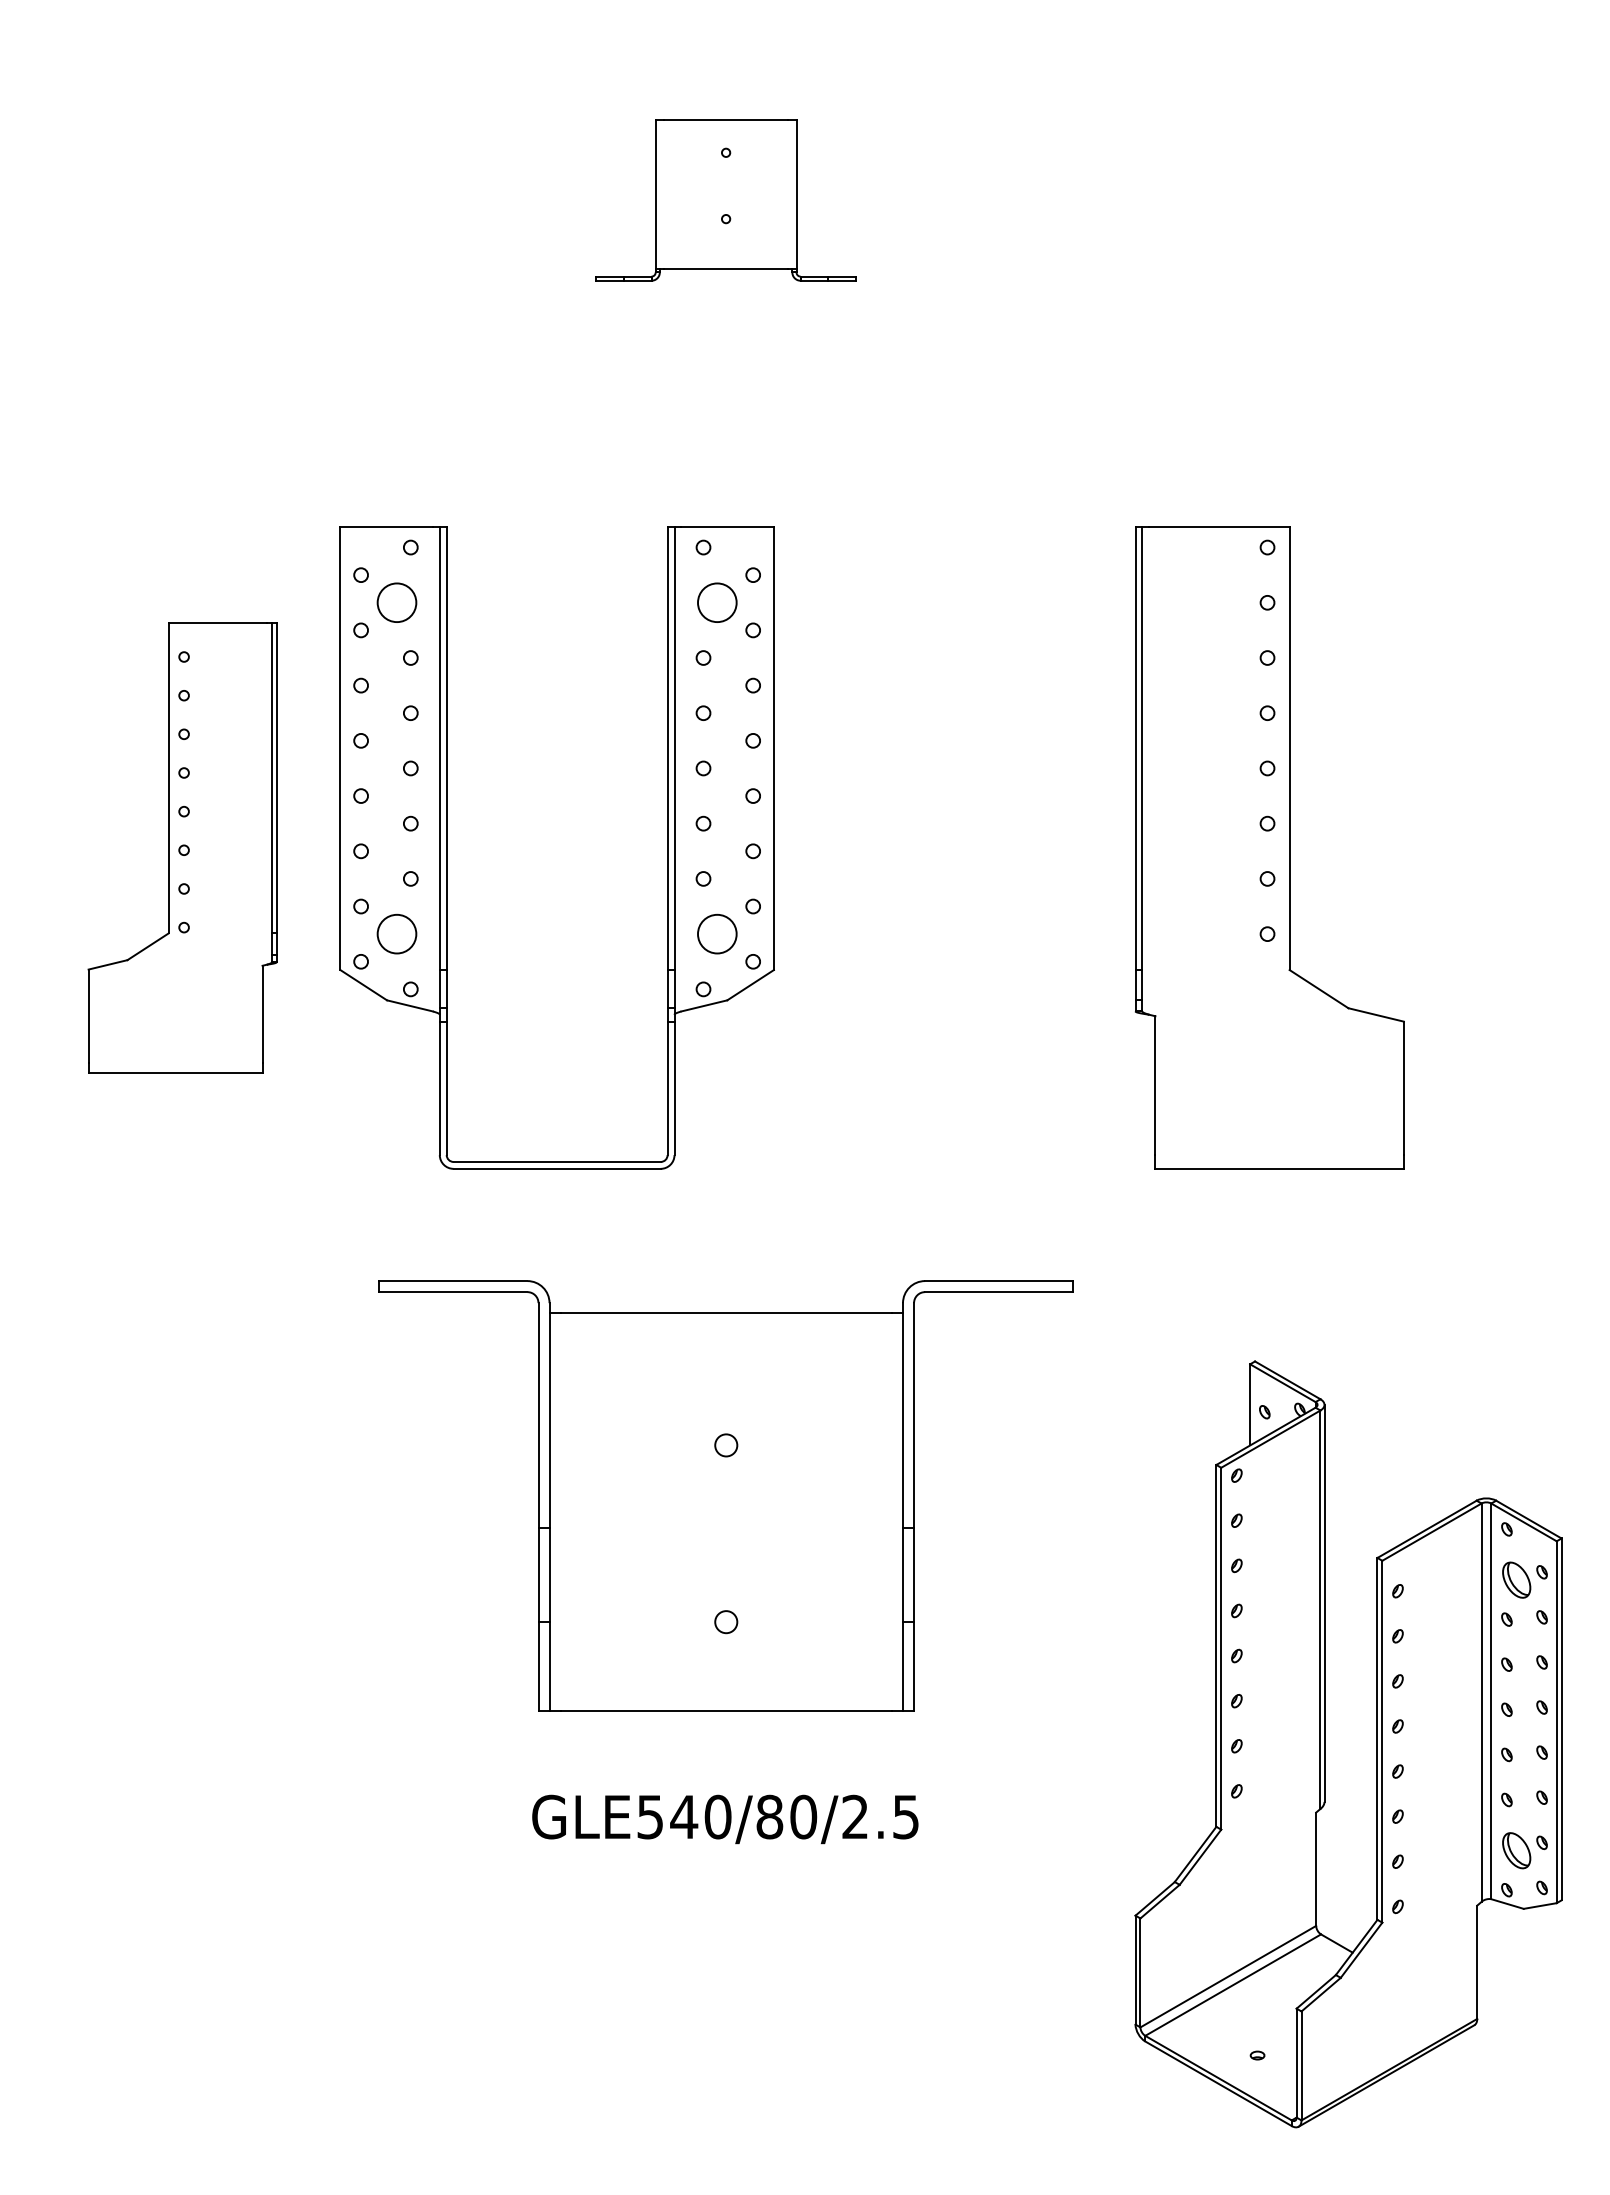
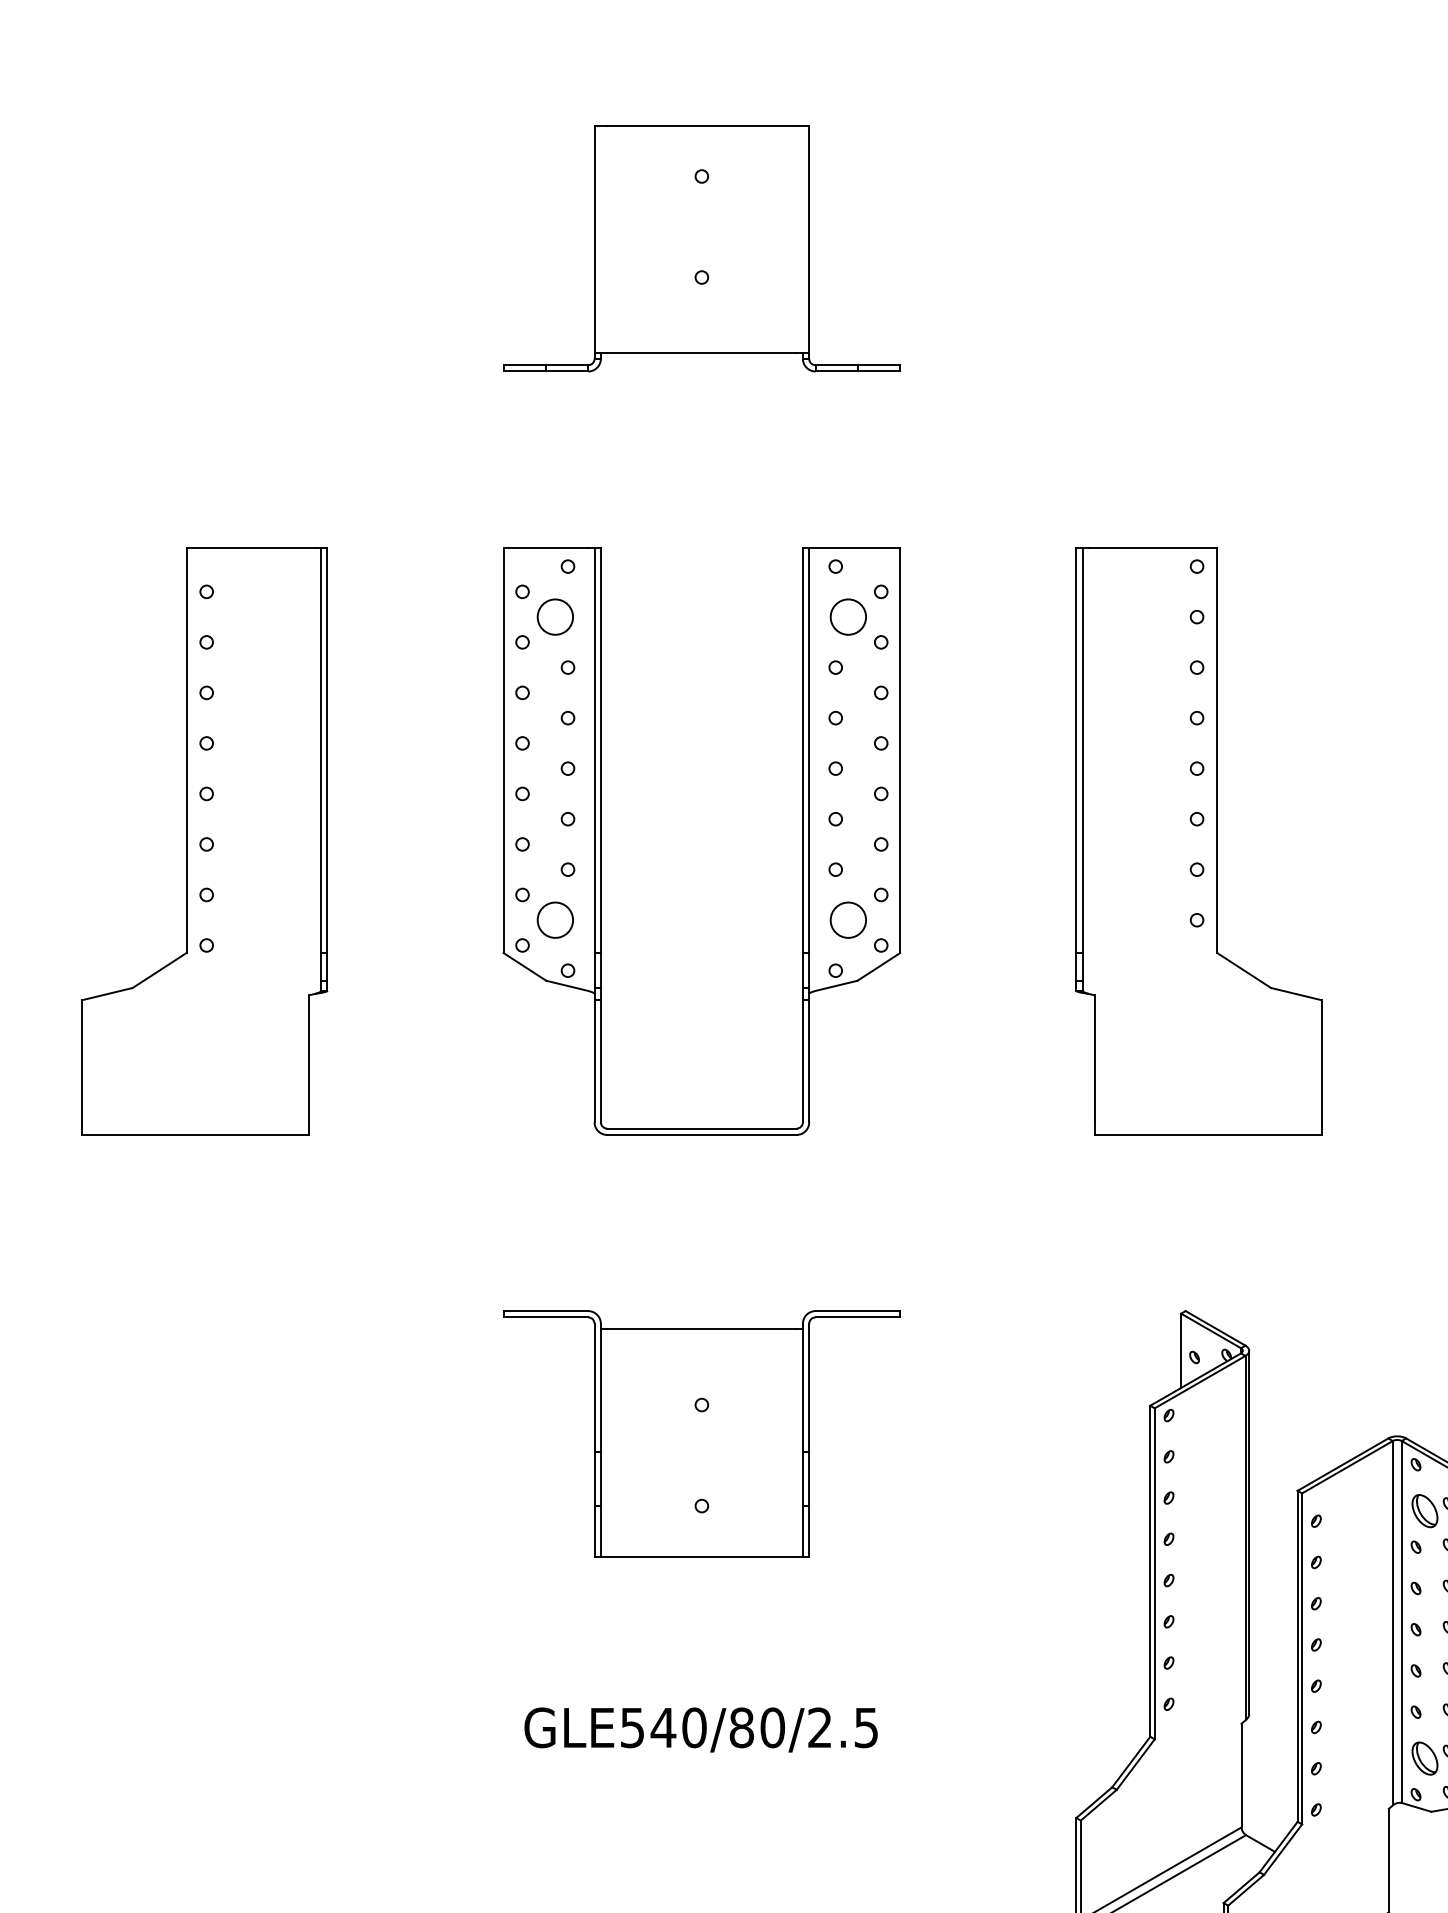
part: (725, 200) -> (701, 249), size x1.67
part: (182, 847) -> (204, 840), size x1.43
part: (447, 847) -> (601, 840), moved
part: (725, 1495) -> (701, 1433), size x0.62

